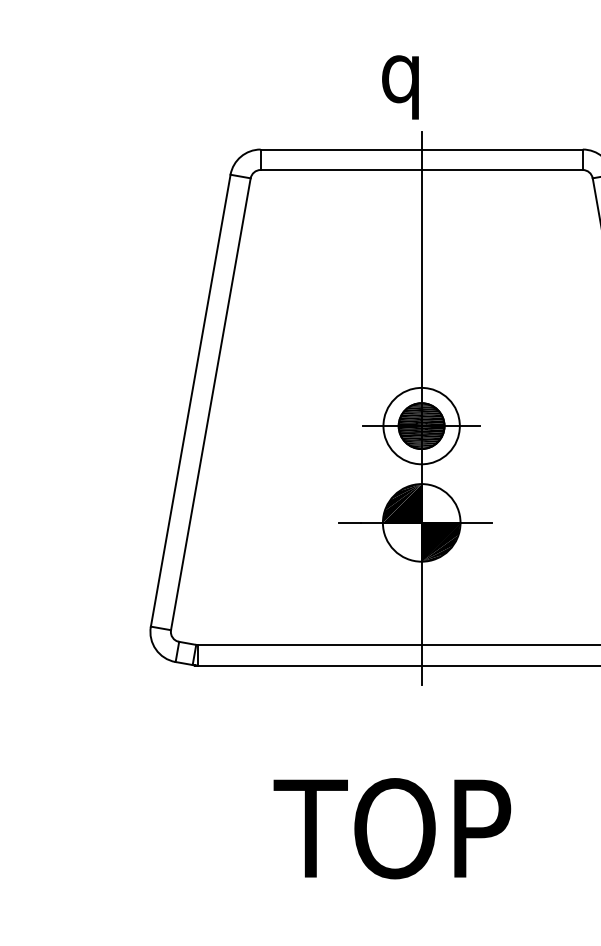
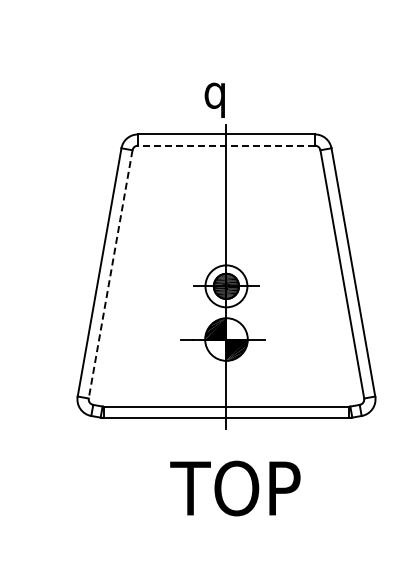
line: (419, 169) -> (225, 145), solid -> dashed
line: (210, 404) -> (110, 274), solid -> dashed
text: (392, 828) -> (235, 488), moved

